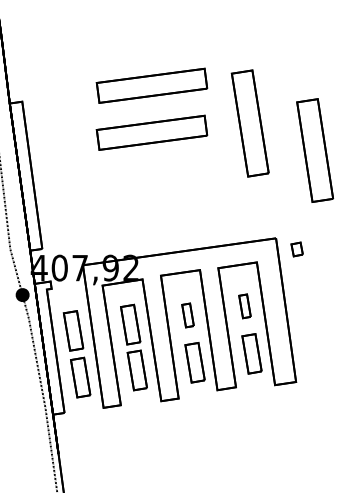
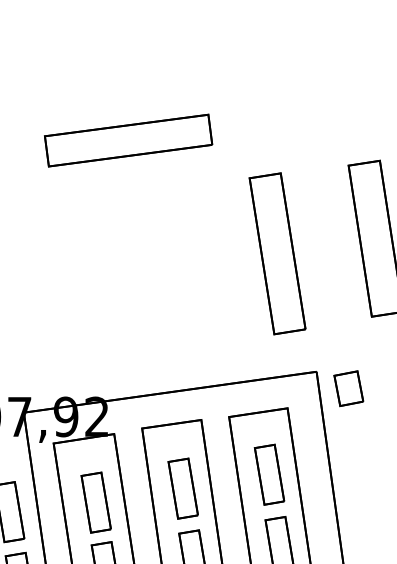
part: (249, 123) -> (276, 253), moved
part: (151, 132) -> (127, 211), removed
part: (296, 249) -> (347, 388), size x1.67
part: (244, 306) -> (268, 475), size x1.67
part: (187, 315) -> (182, 488), size x1.67

